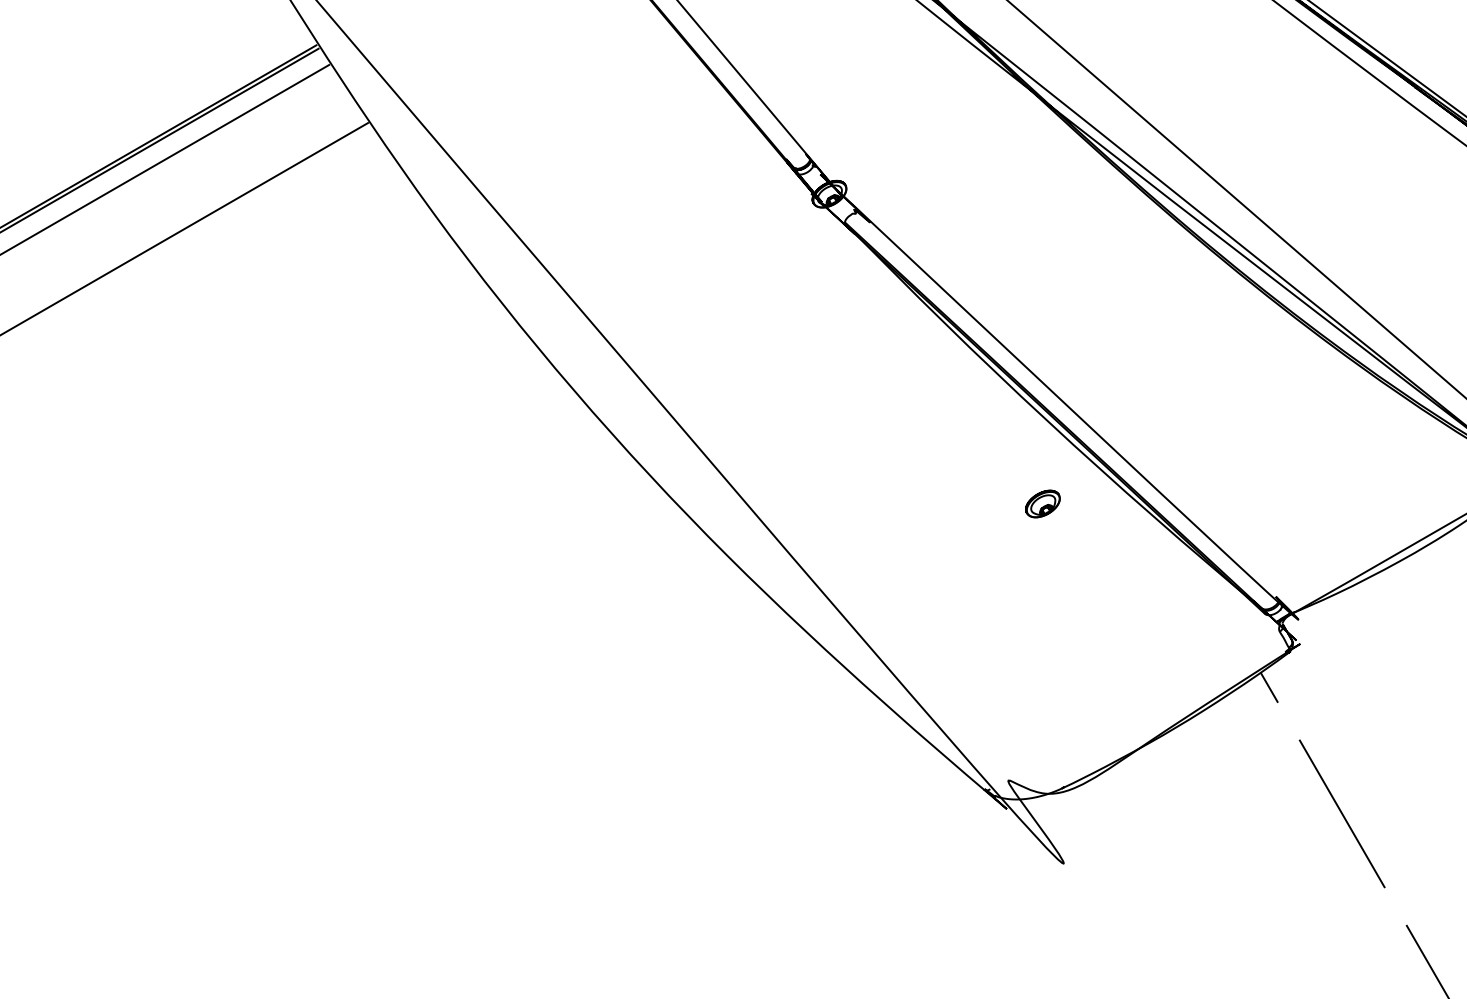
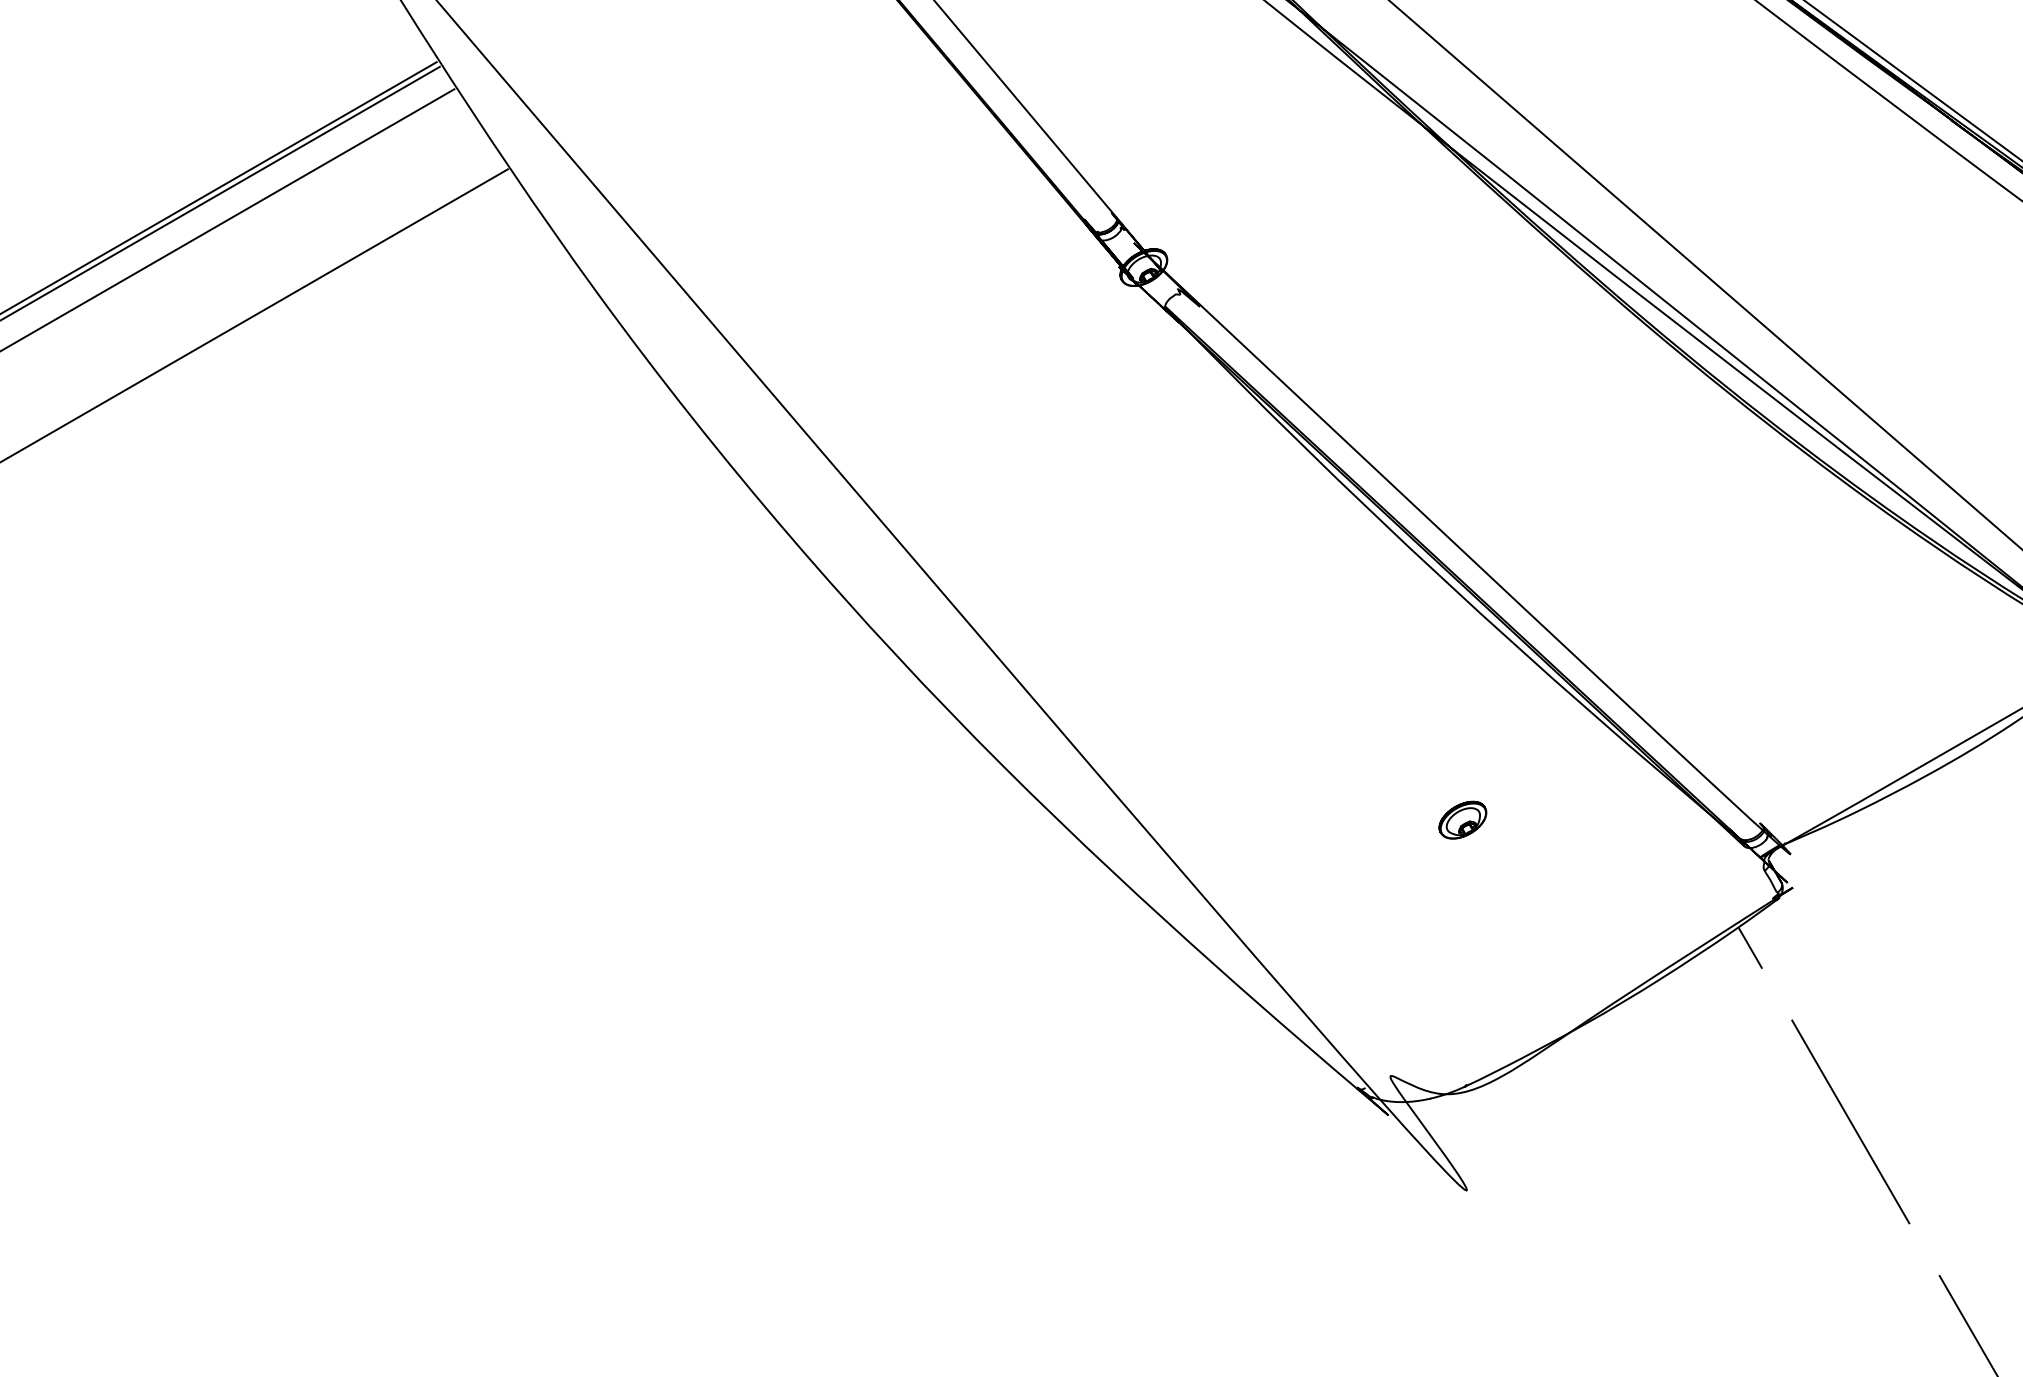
part: (1042, 503) -> (1462, 819), moved

